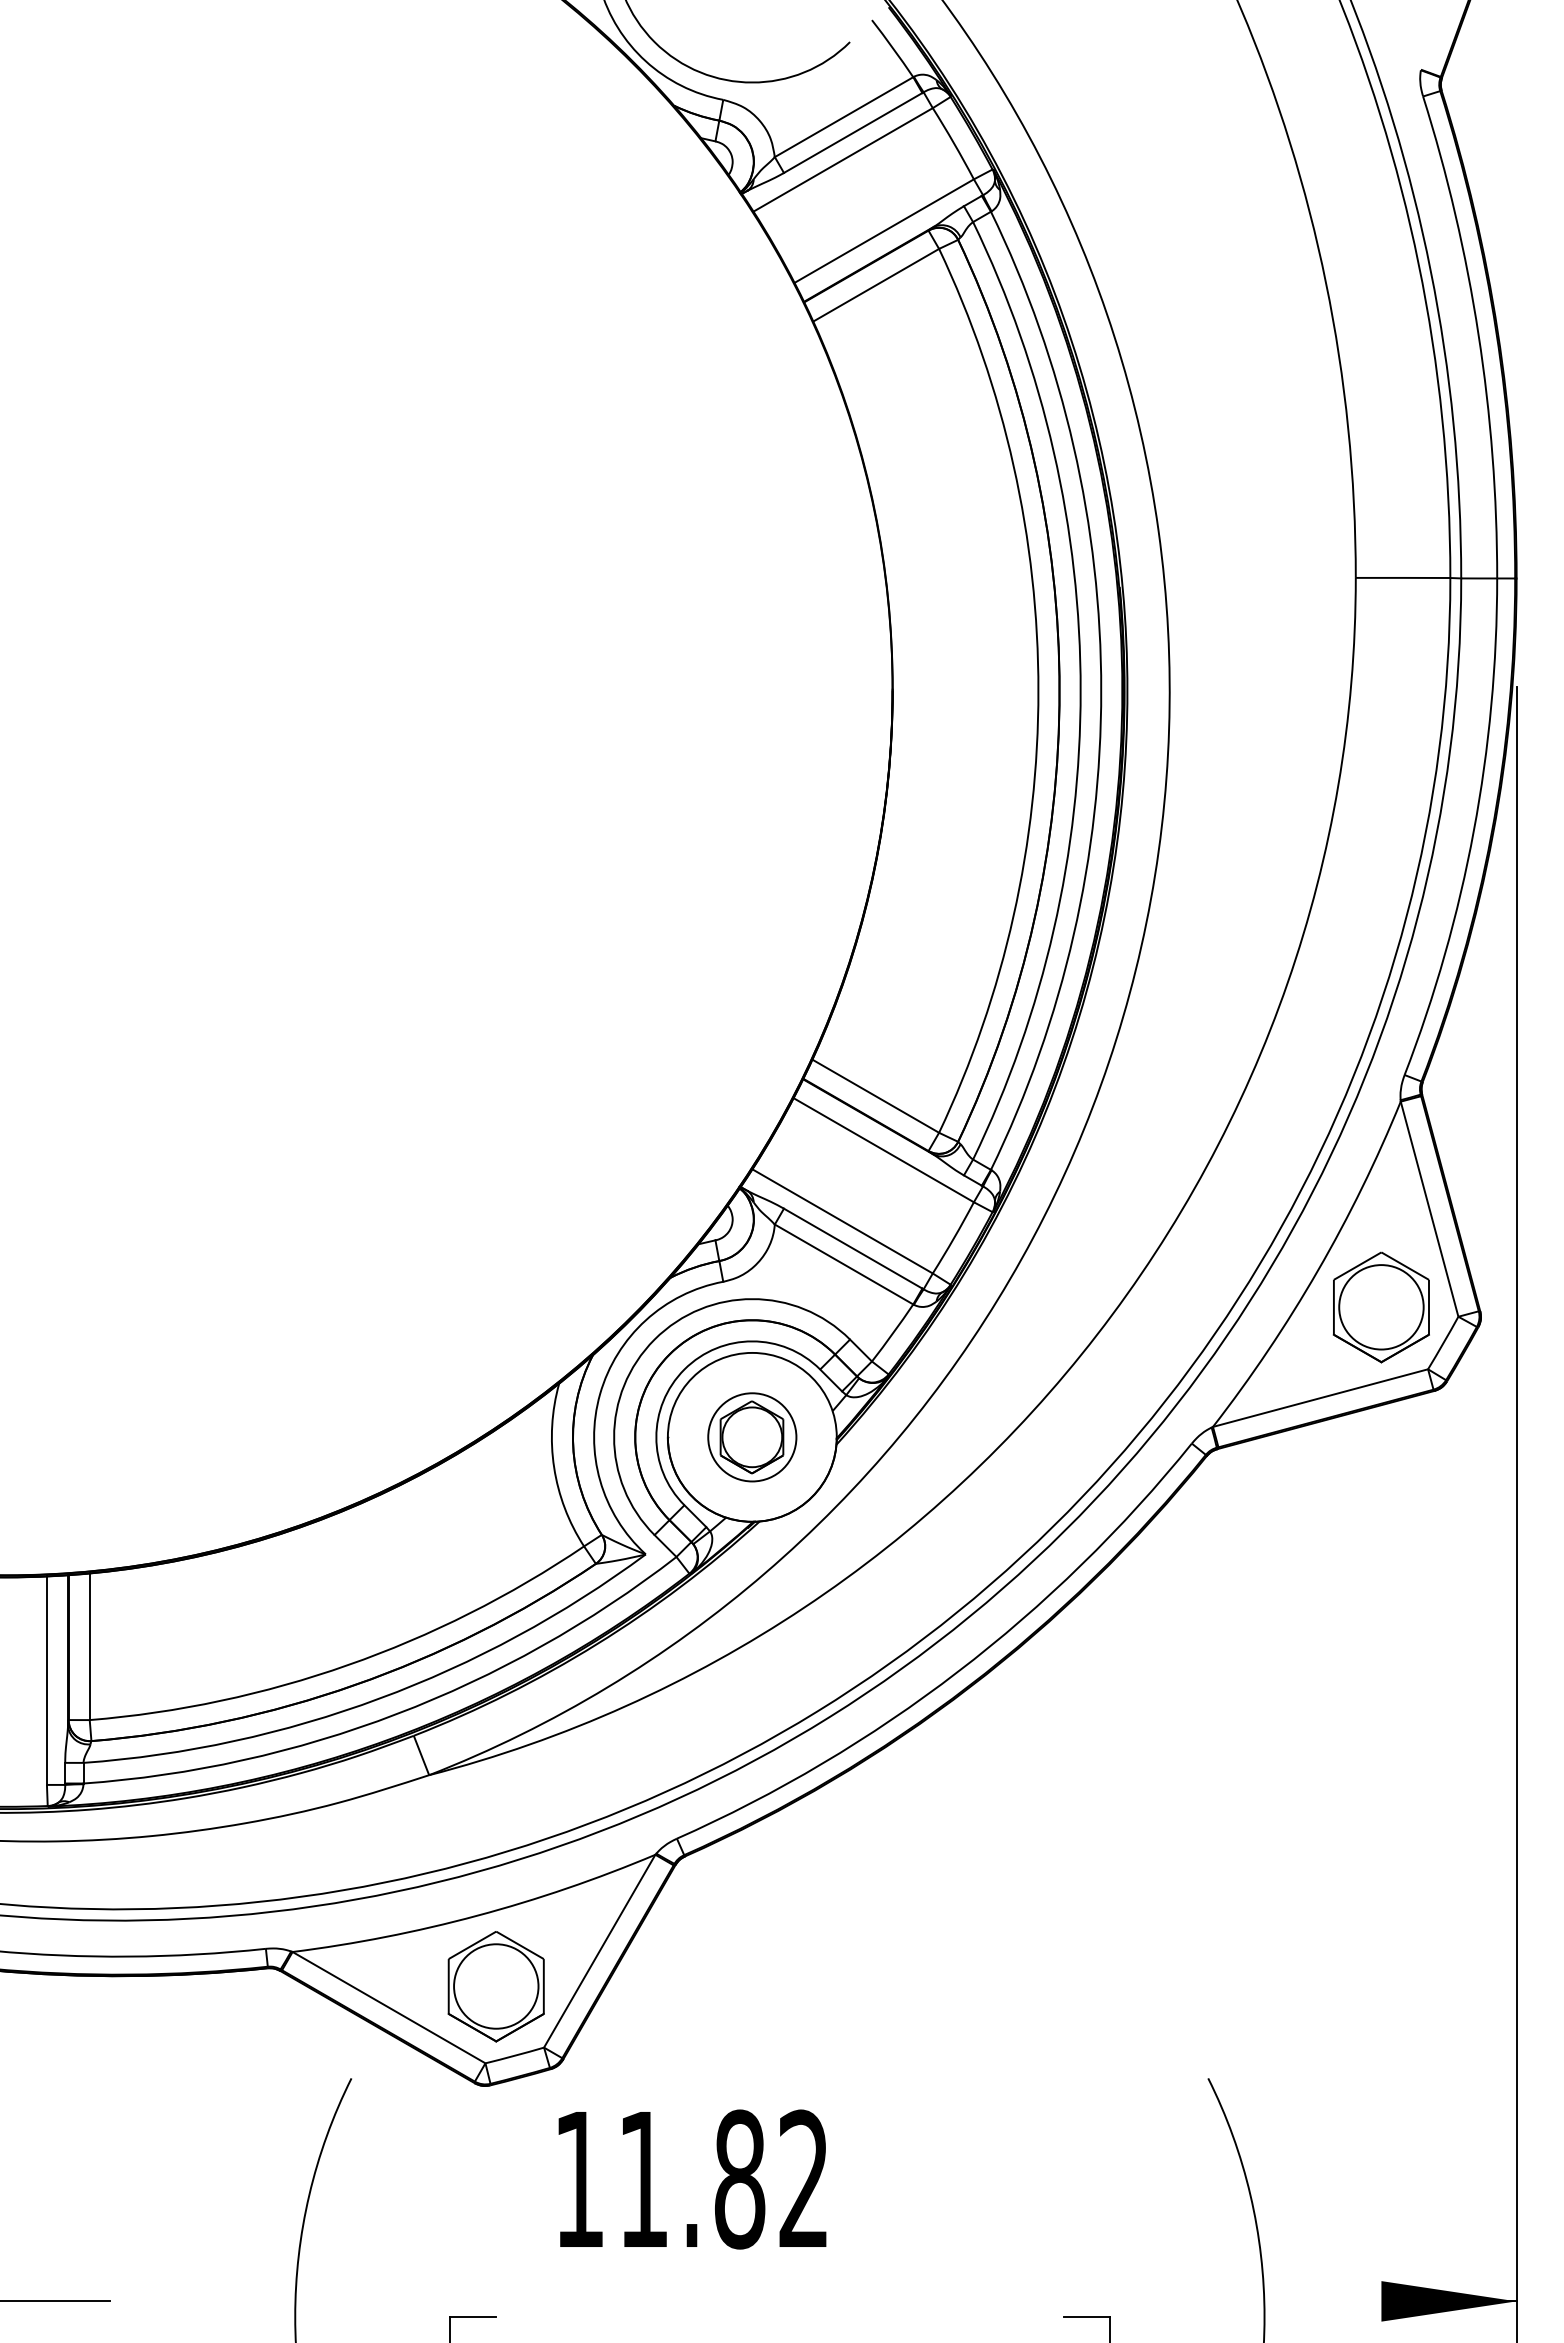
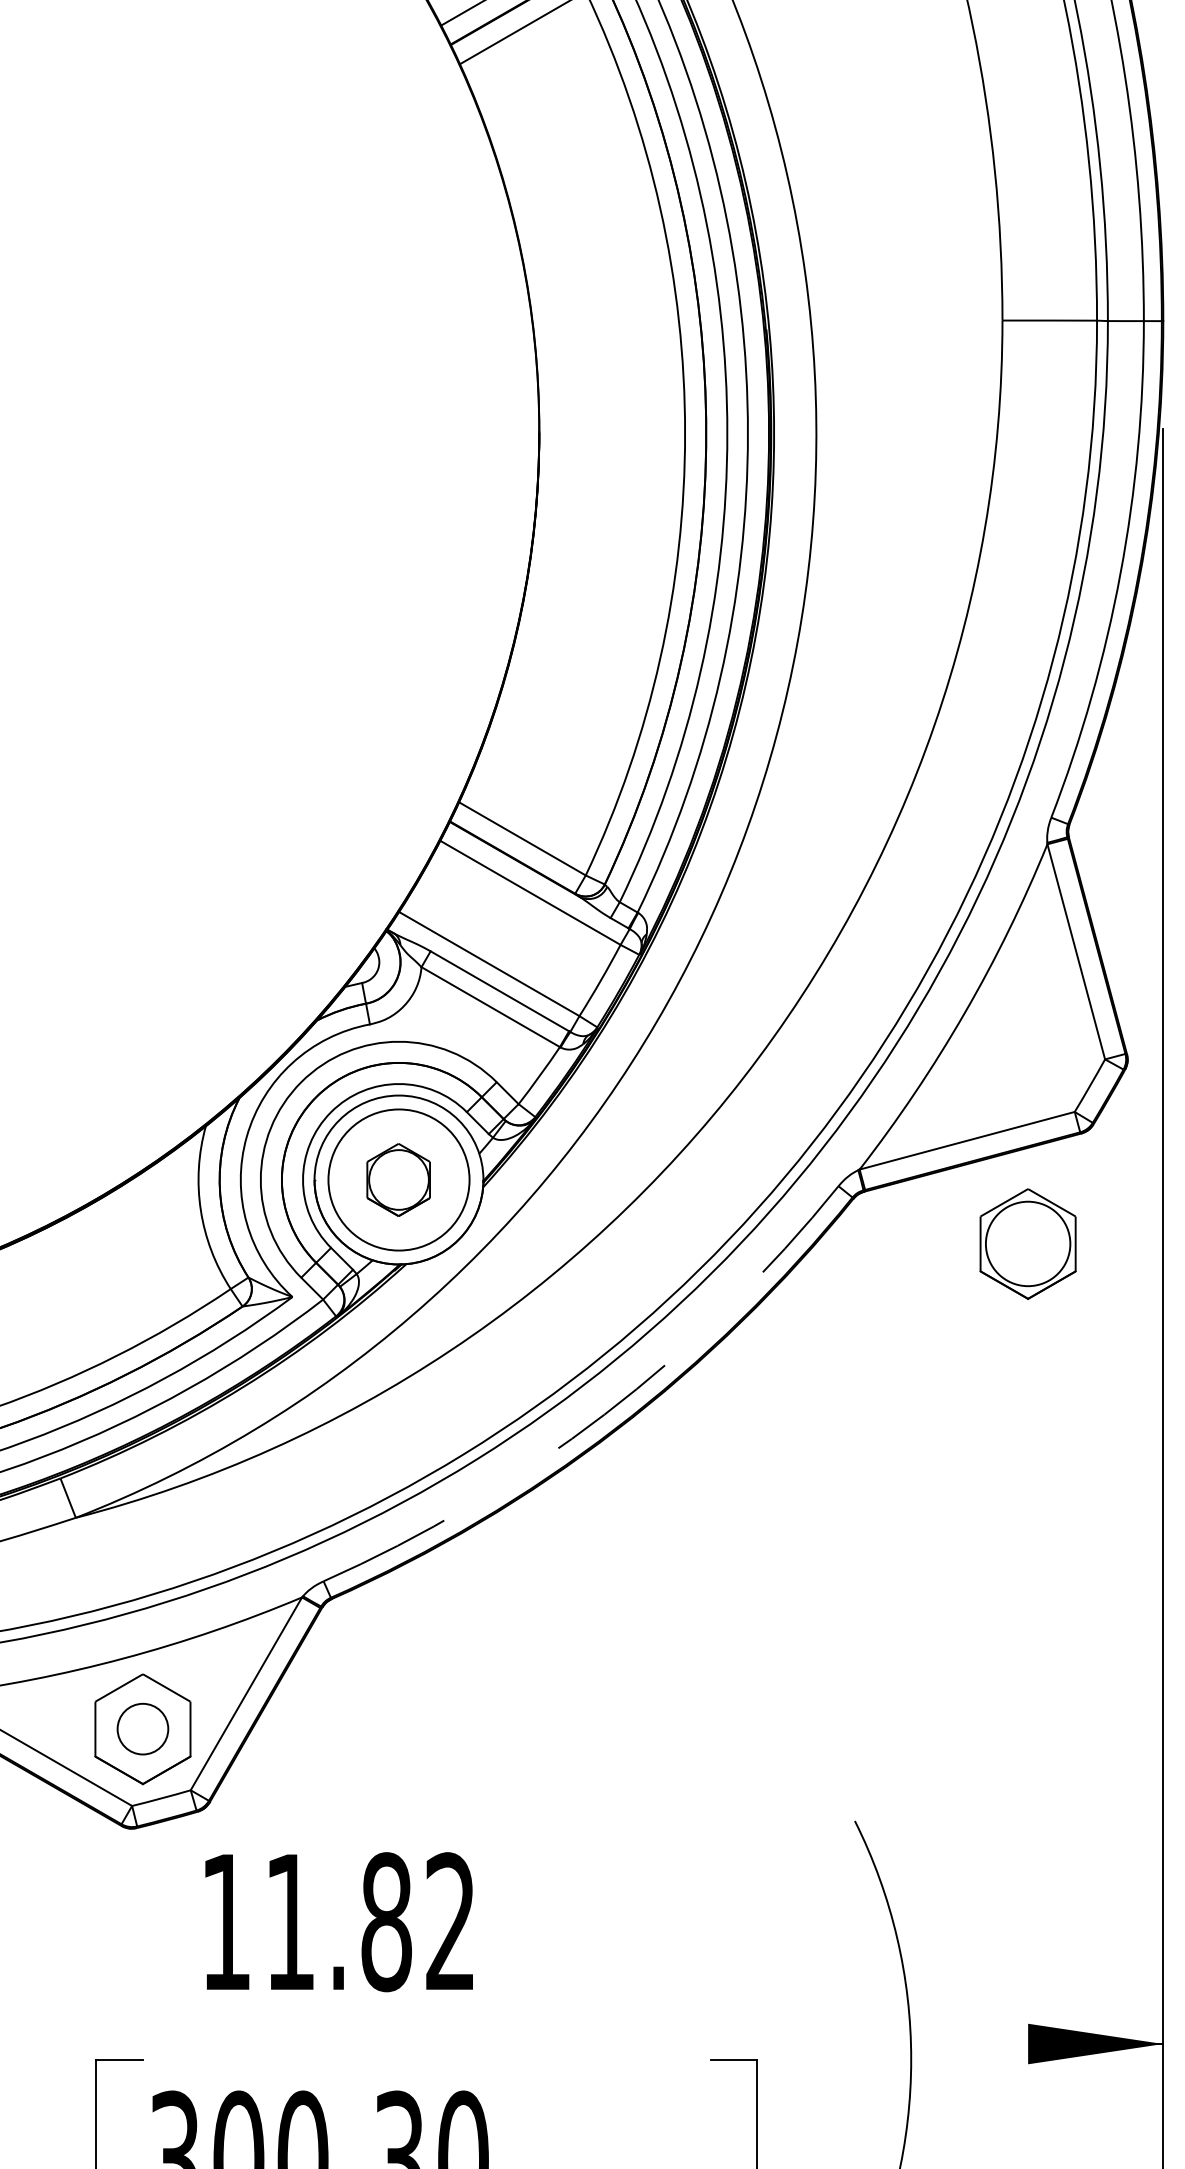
part: (1380, 1307) -> (1027, 1244), moved
circle: (752, 1437) -> (399, 1180), size x1.6
arc: (957, 1671) -> (604, 1414), solid -> dashed
circle: (496, 1986) -> (143, 1729), size x0.6

